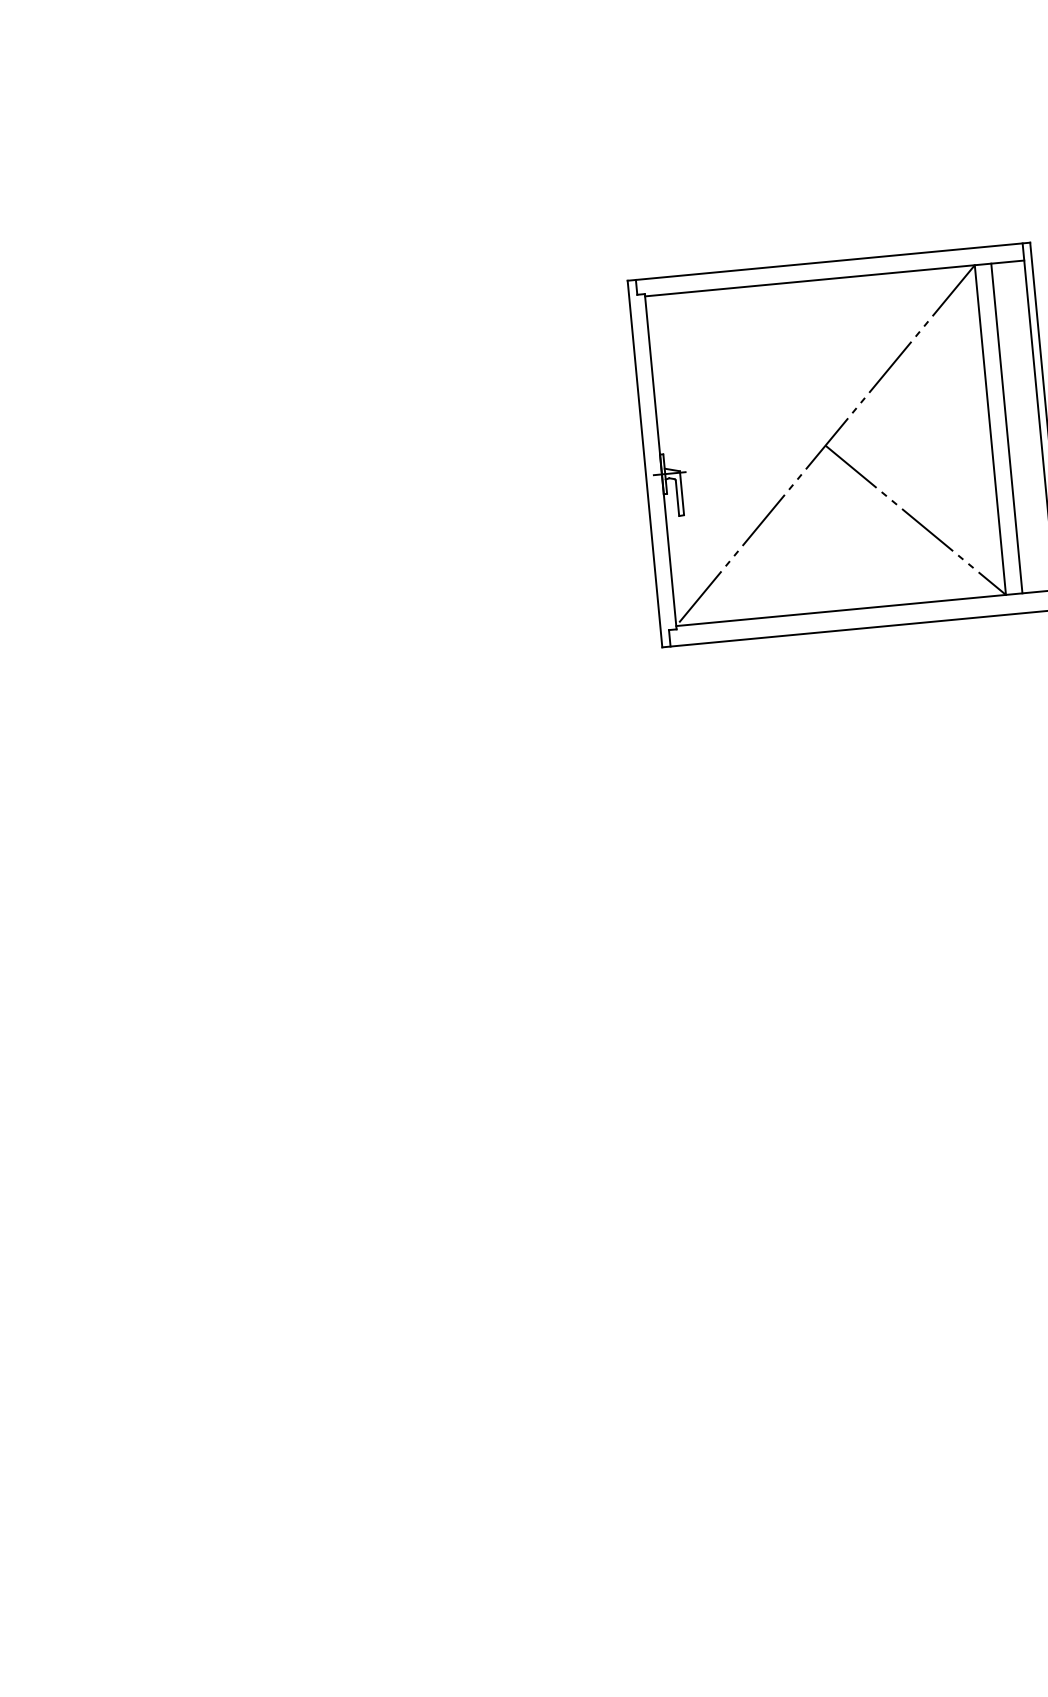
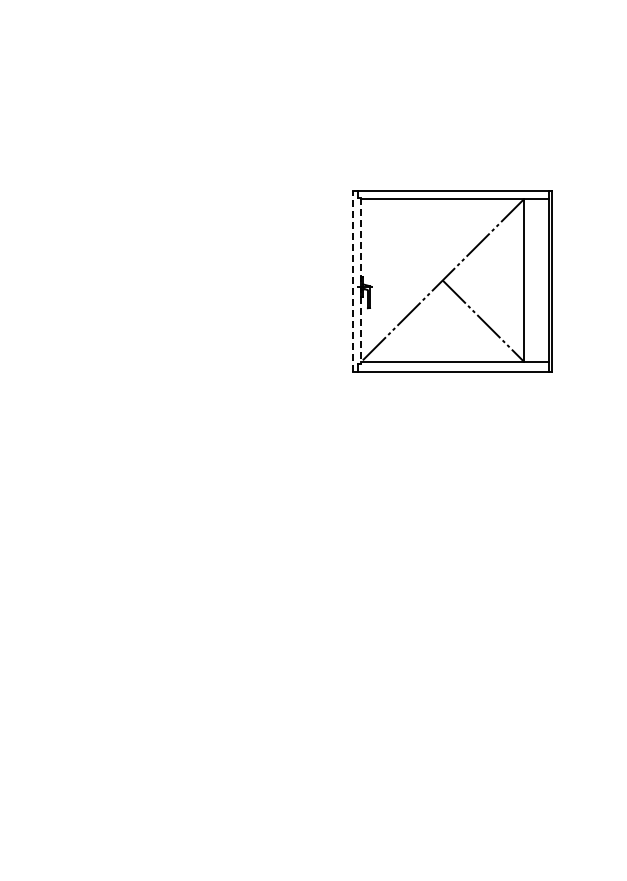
line: (1006, 426) -> (532, 279), removed
line: (661, 461) -> (361, 280), solid -> dashed
line: (645, 464) -> (353, 281), solid -> dashed

